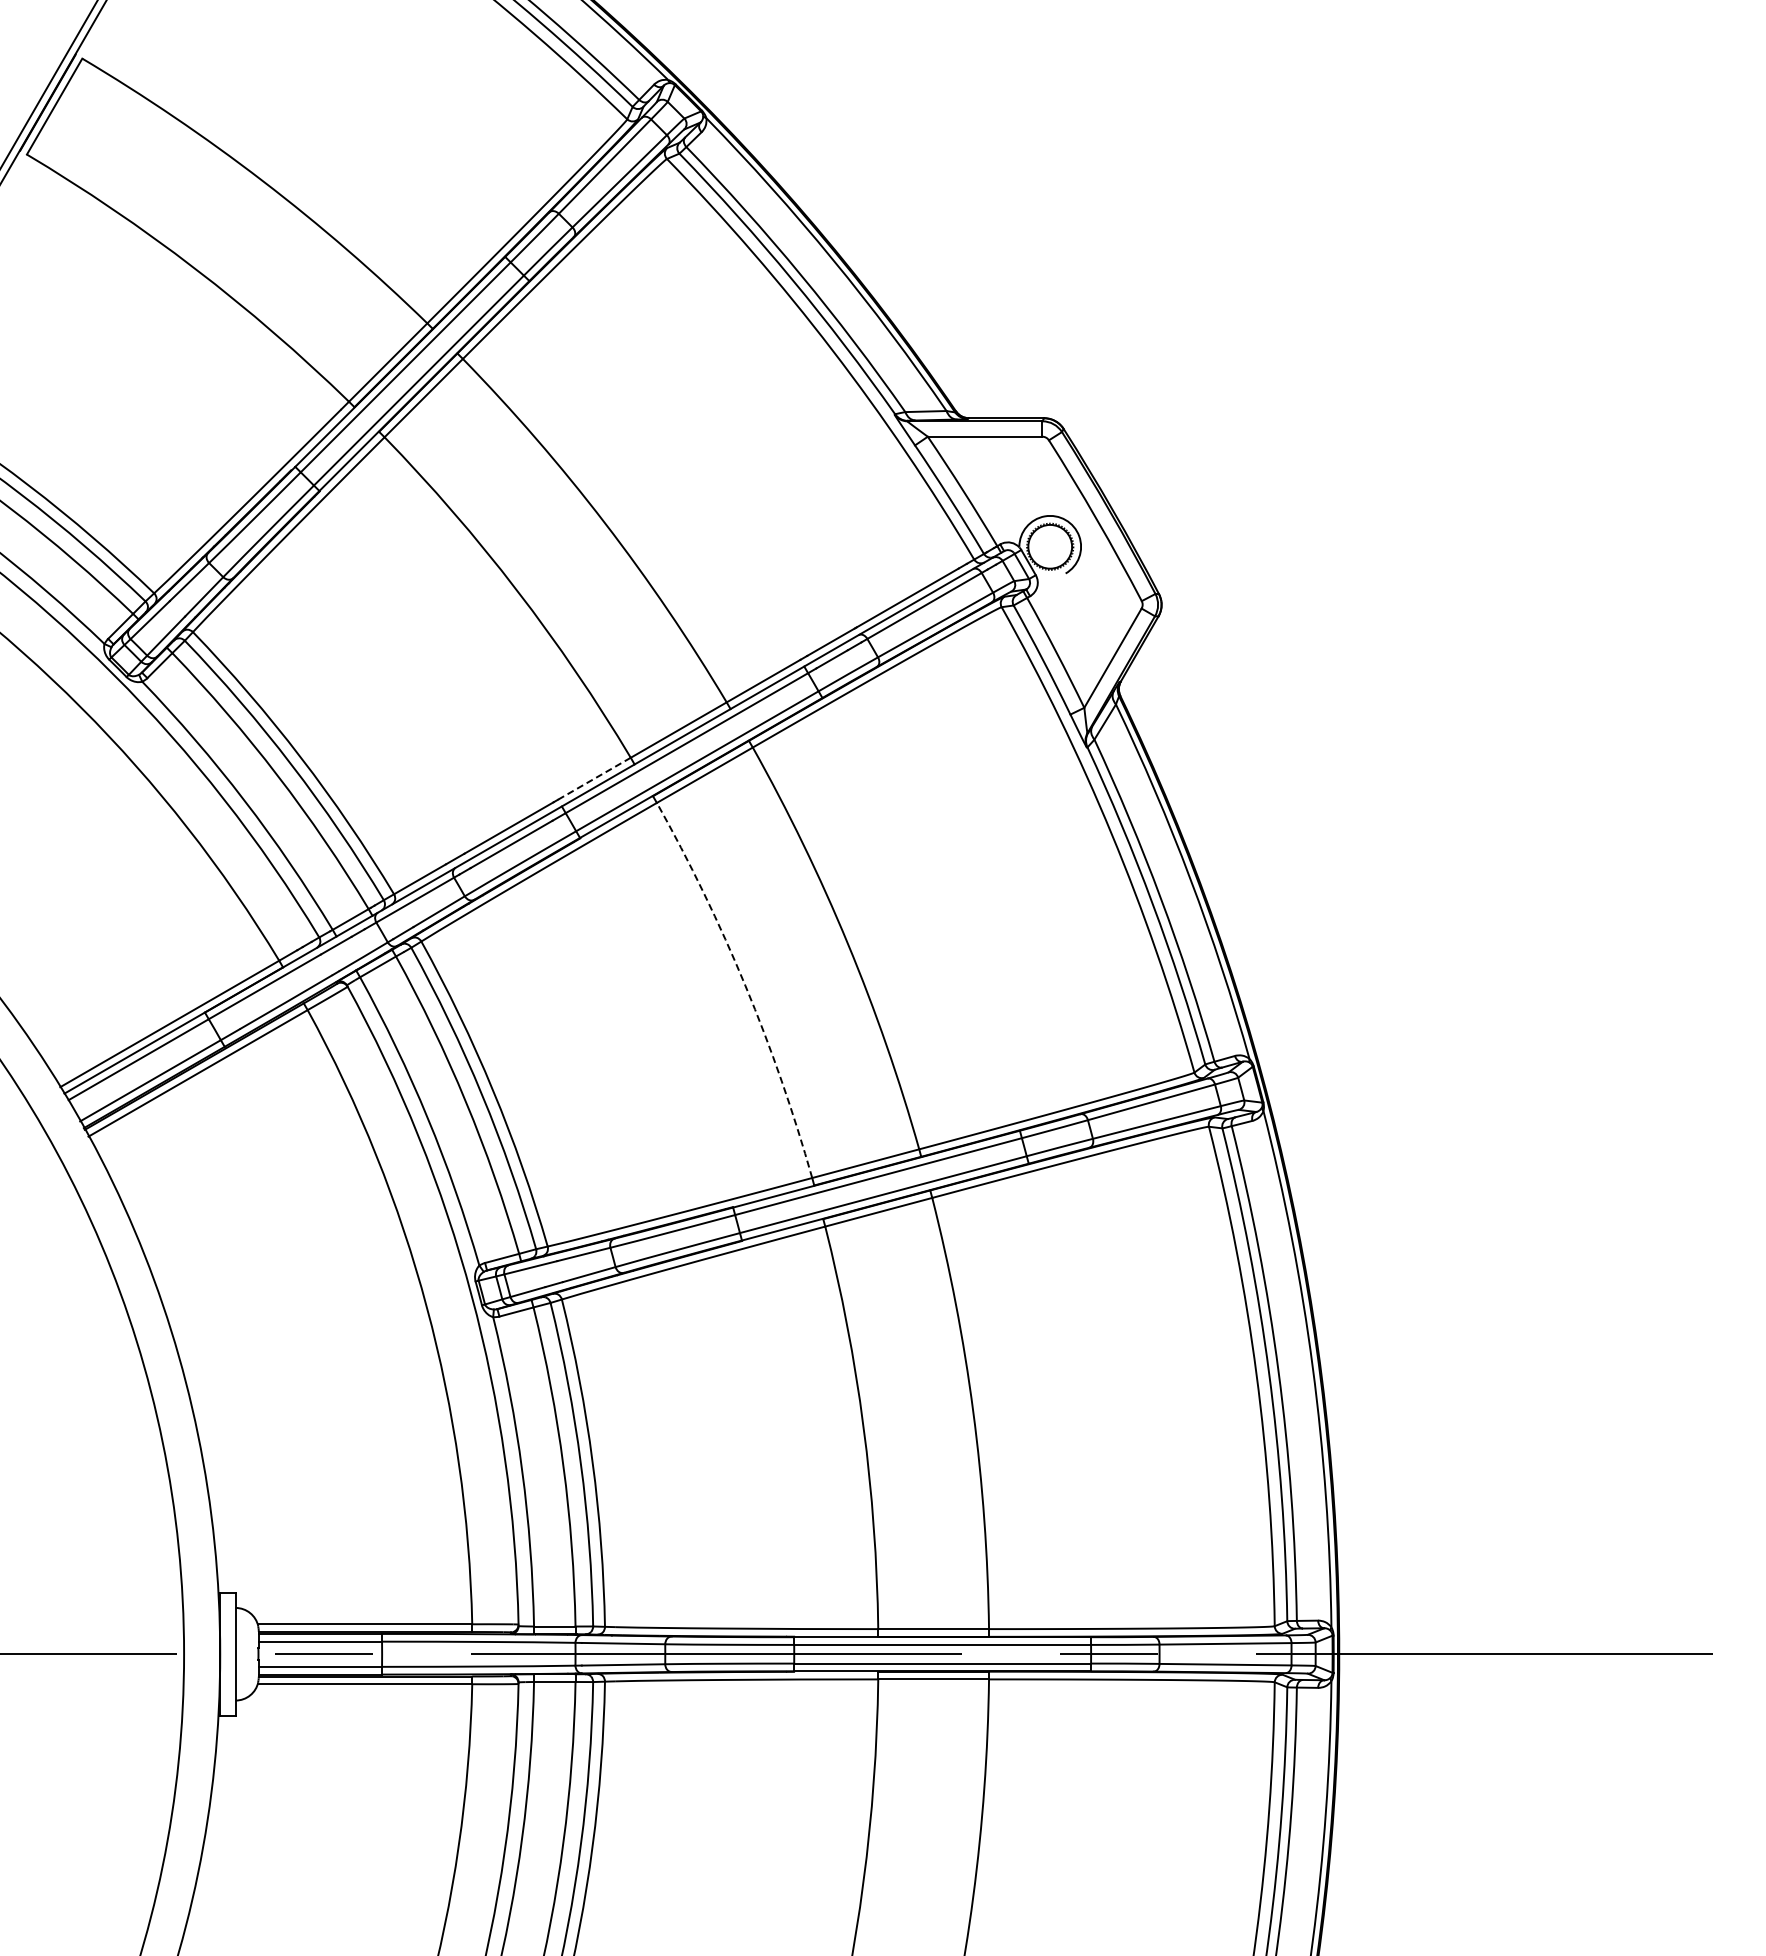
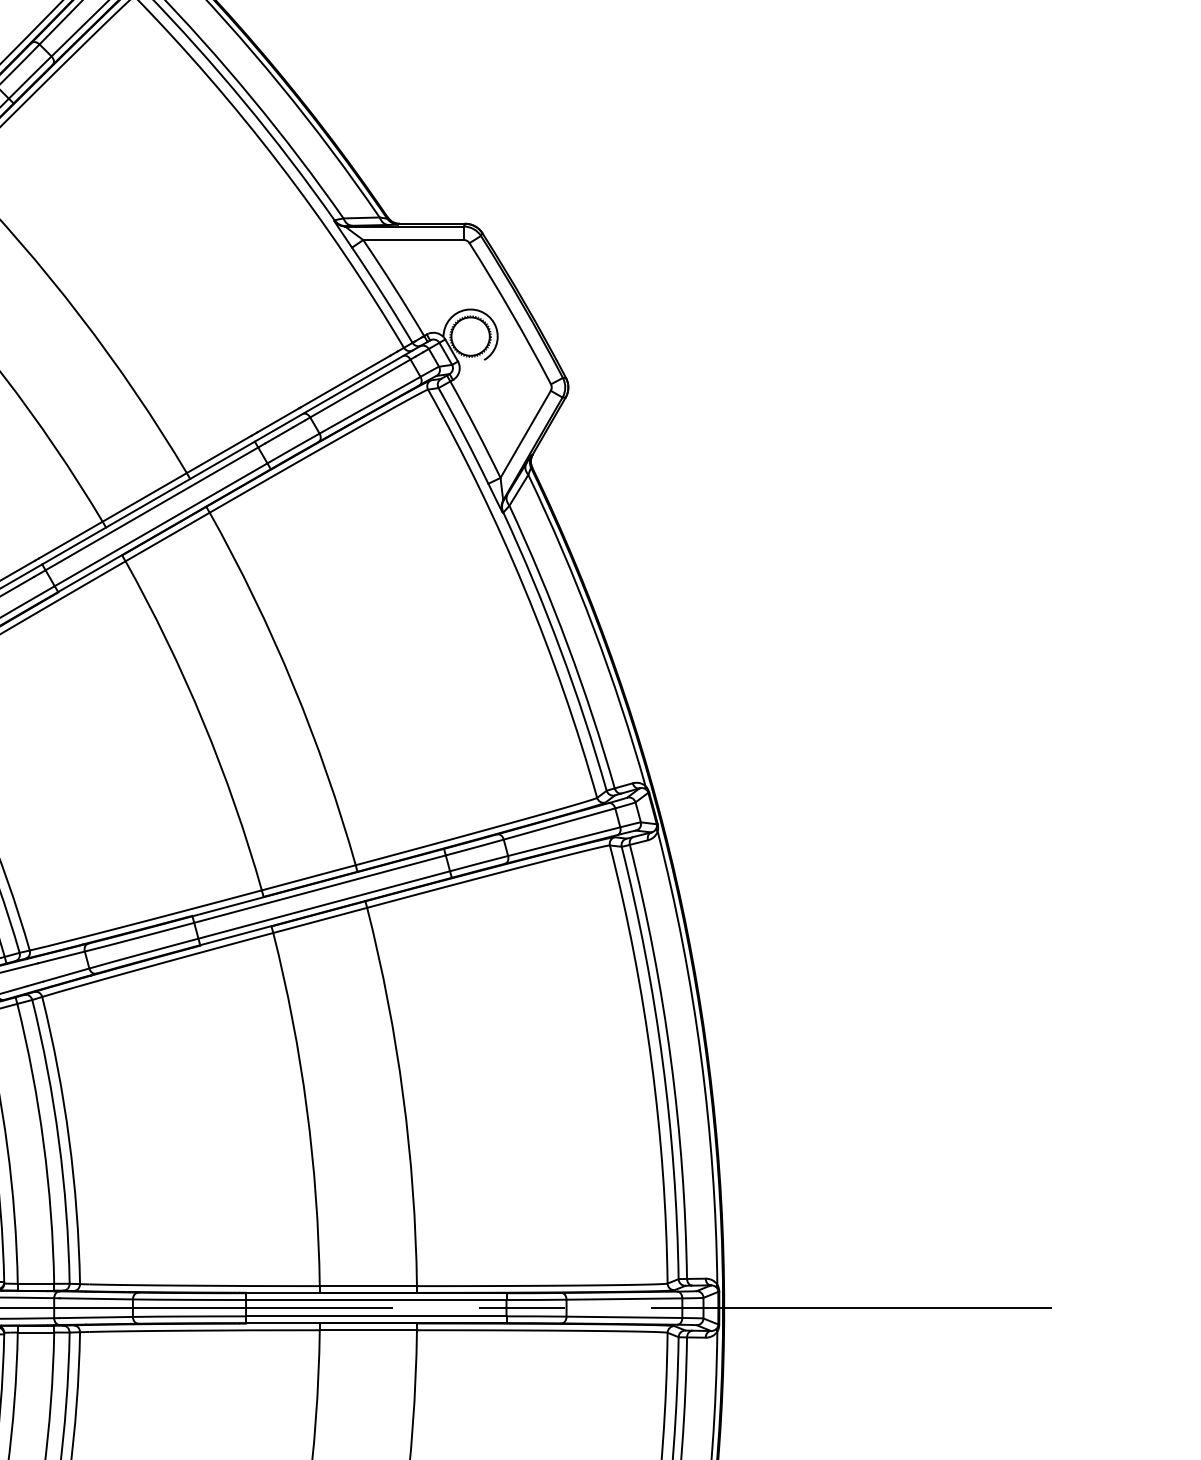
line: (593, 779) -> (69, 540), dashed -> solid
arc: (745, 985) -> (203, 721), dashed -> solid

